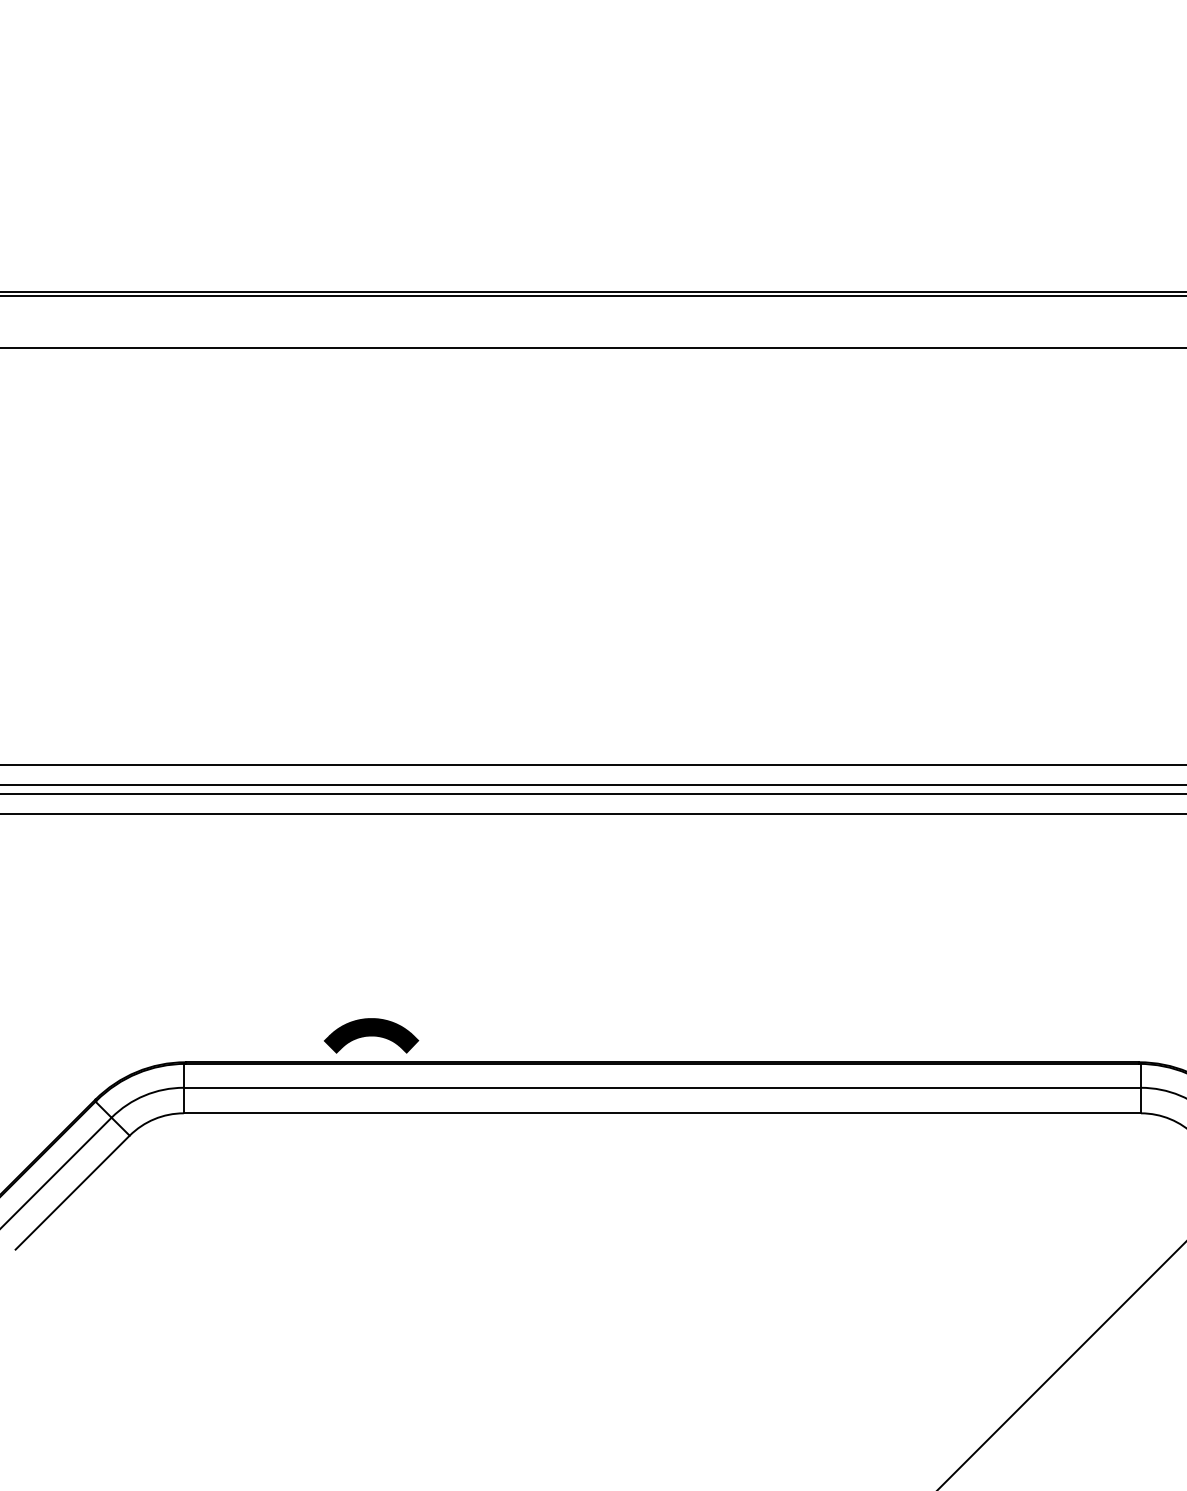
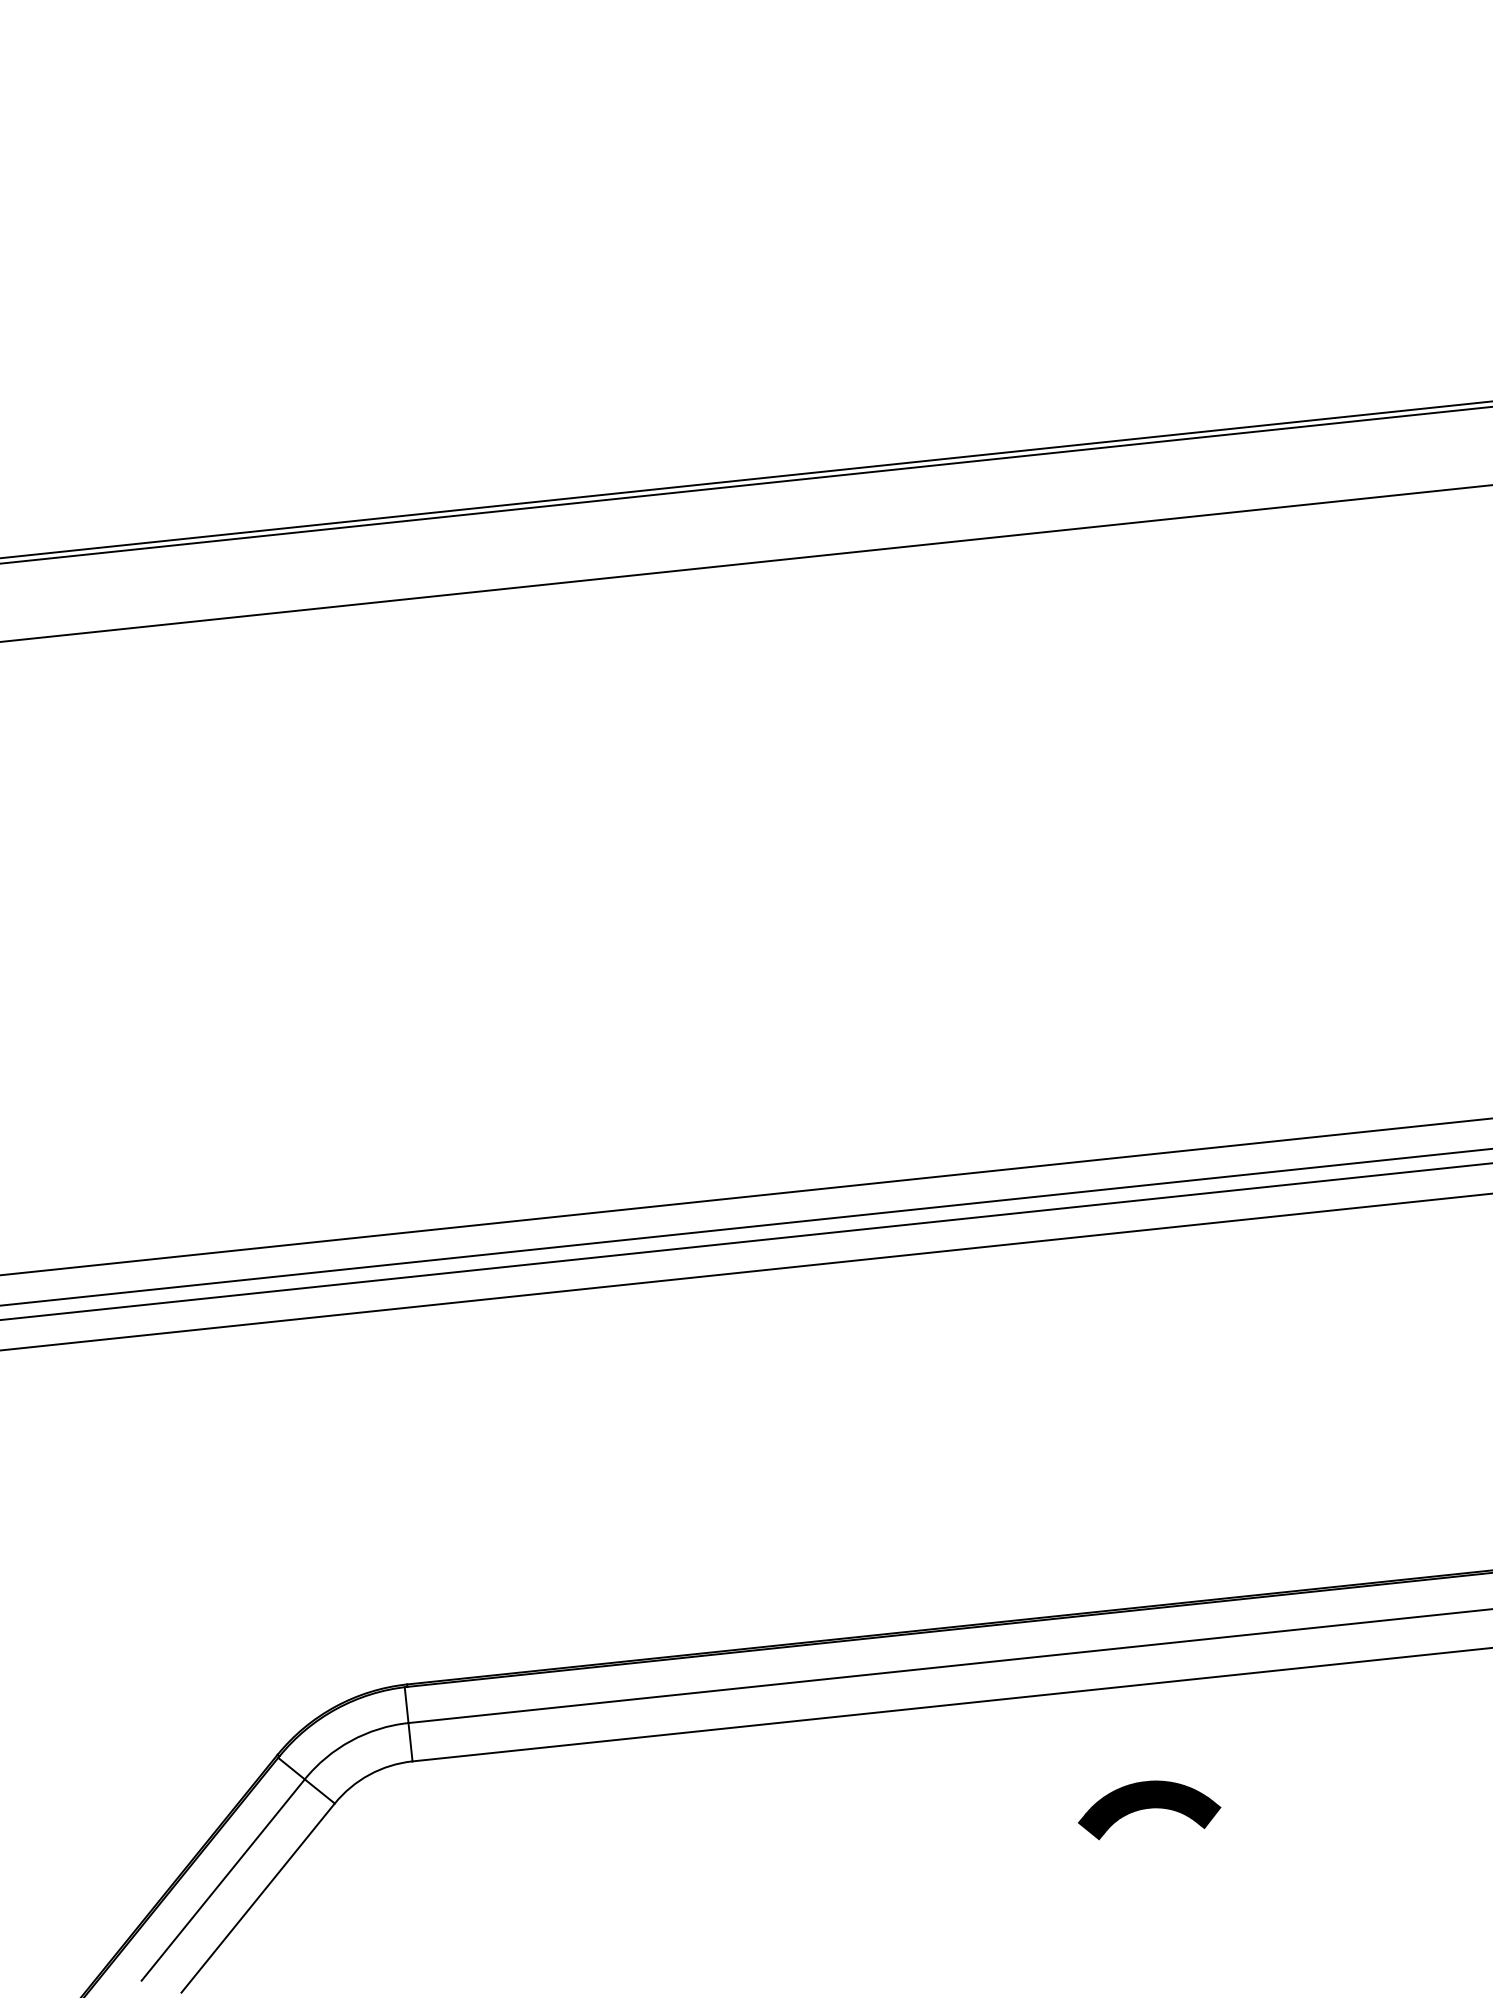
curve: (371, 1035) -> (1148, 1807), moved

